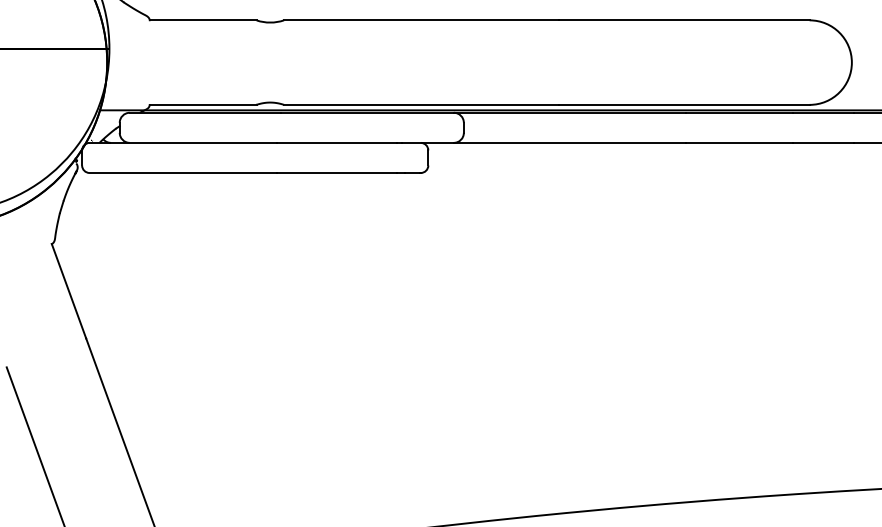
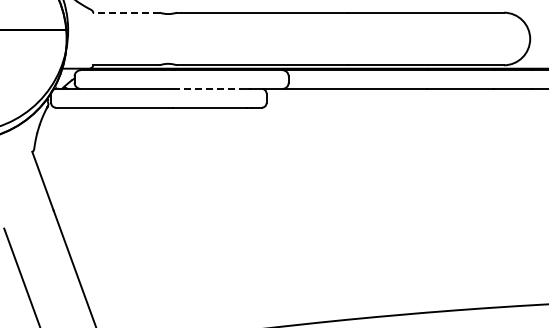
line: (203, 20) -> (126, 12), solid -> dashed
line: (338, 142) -> (210, 88), solid -> dashed

